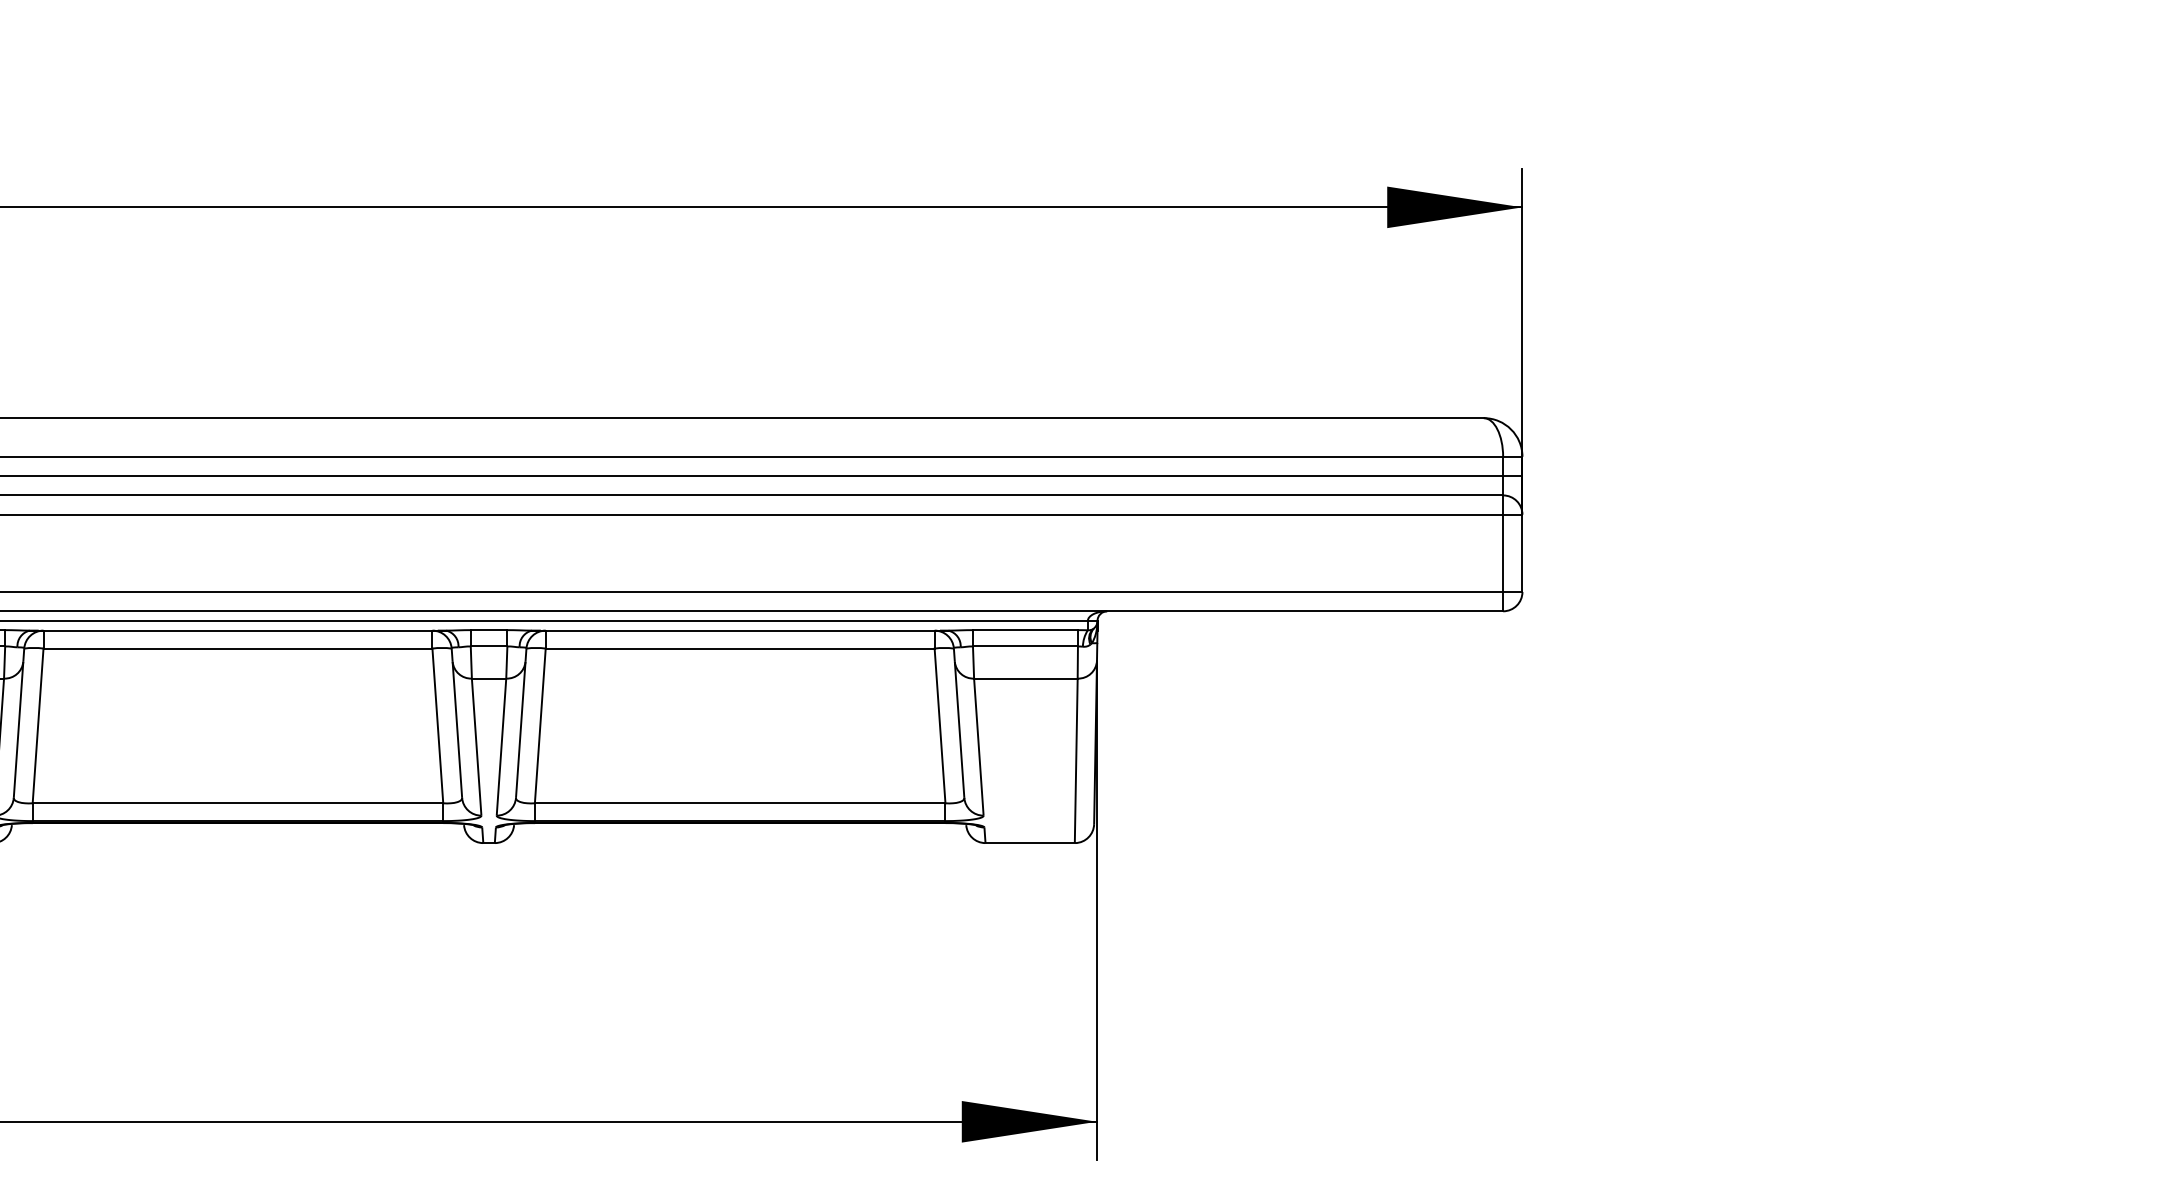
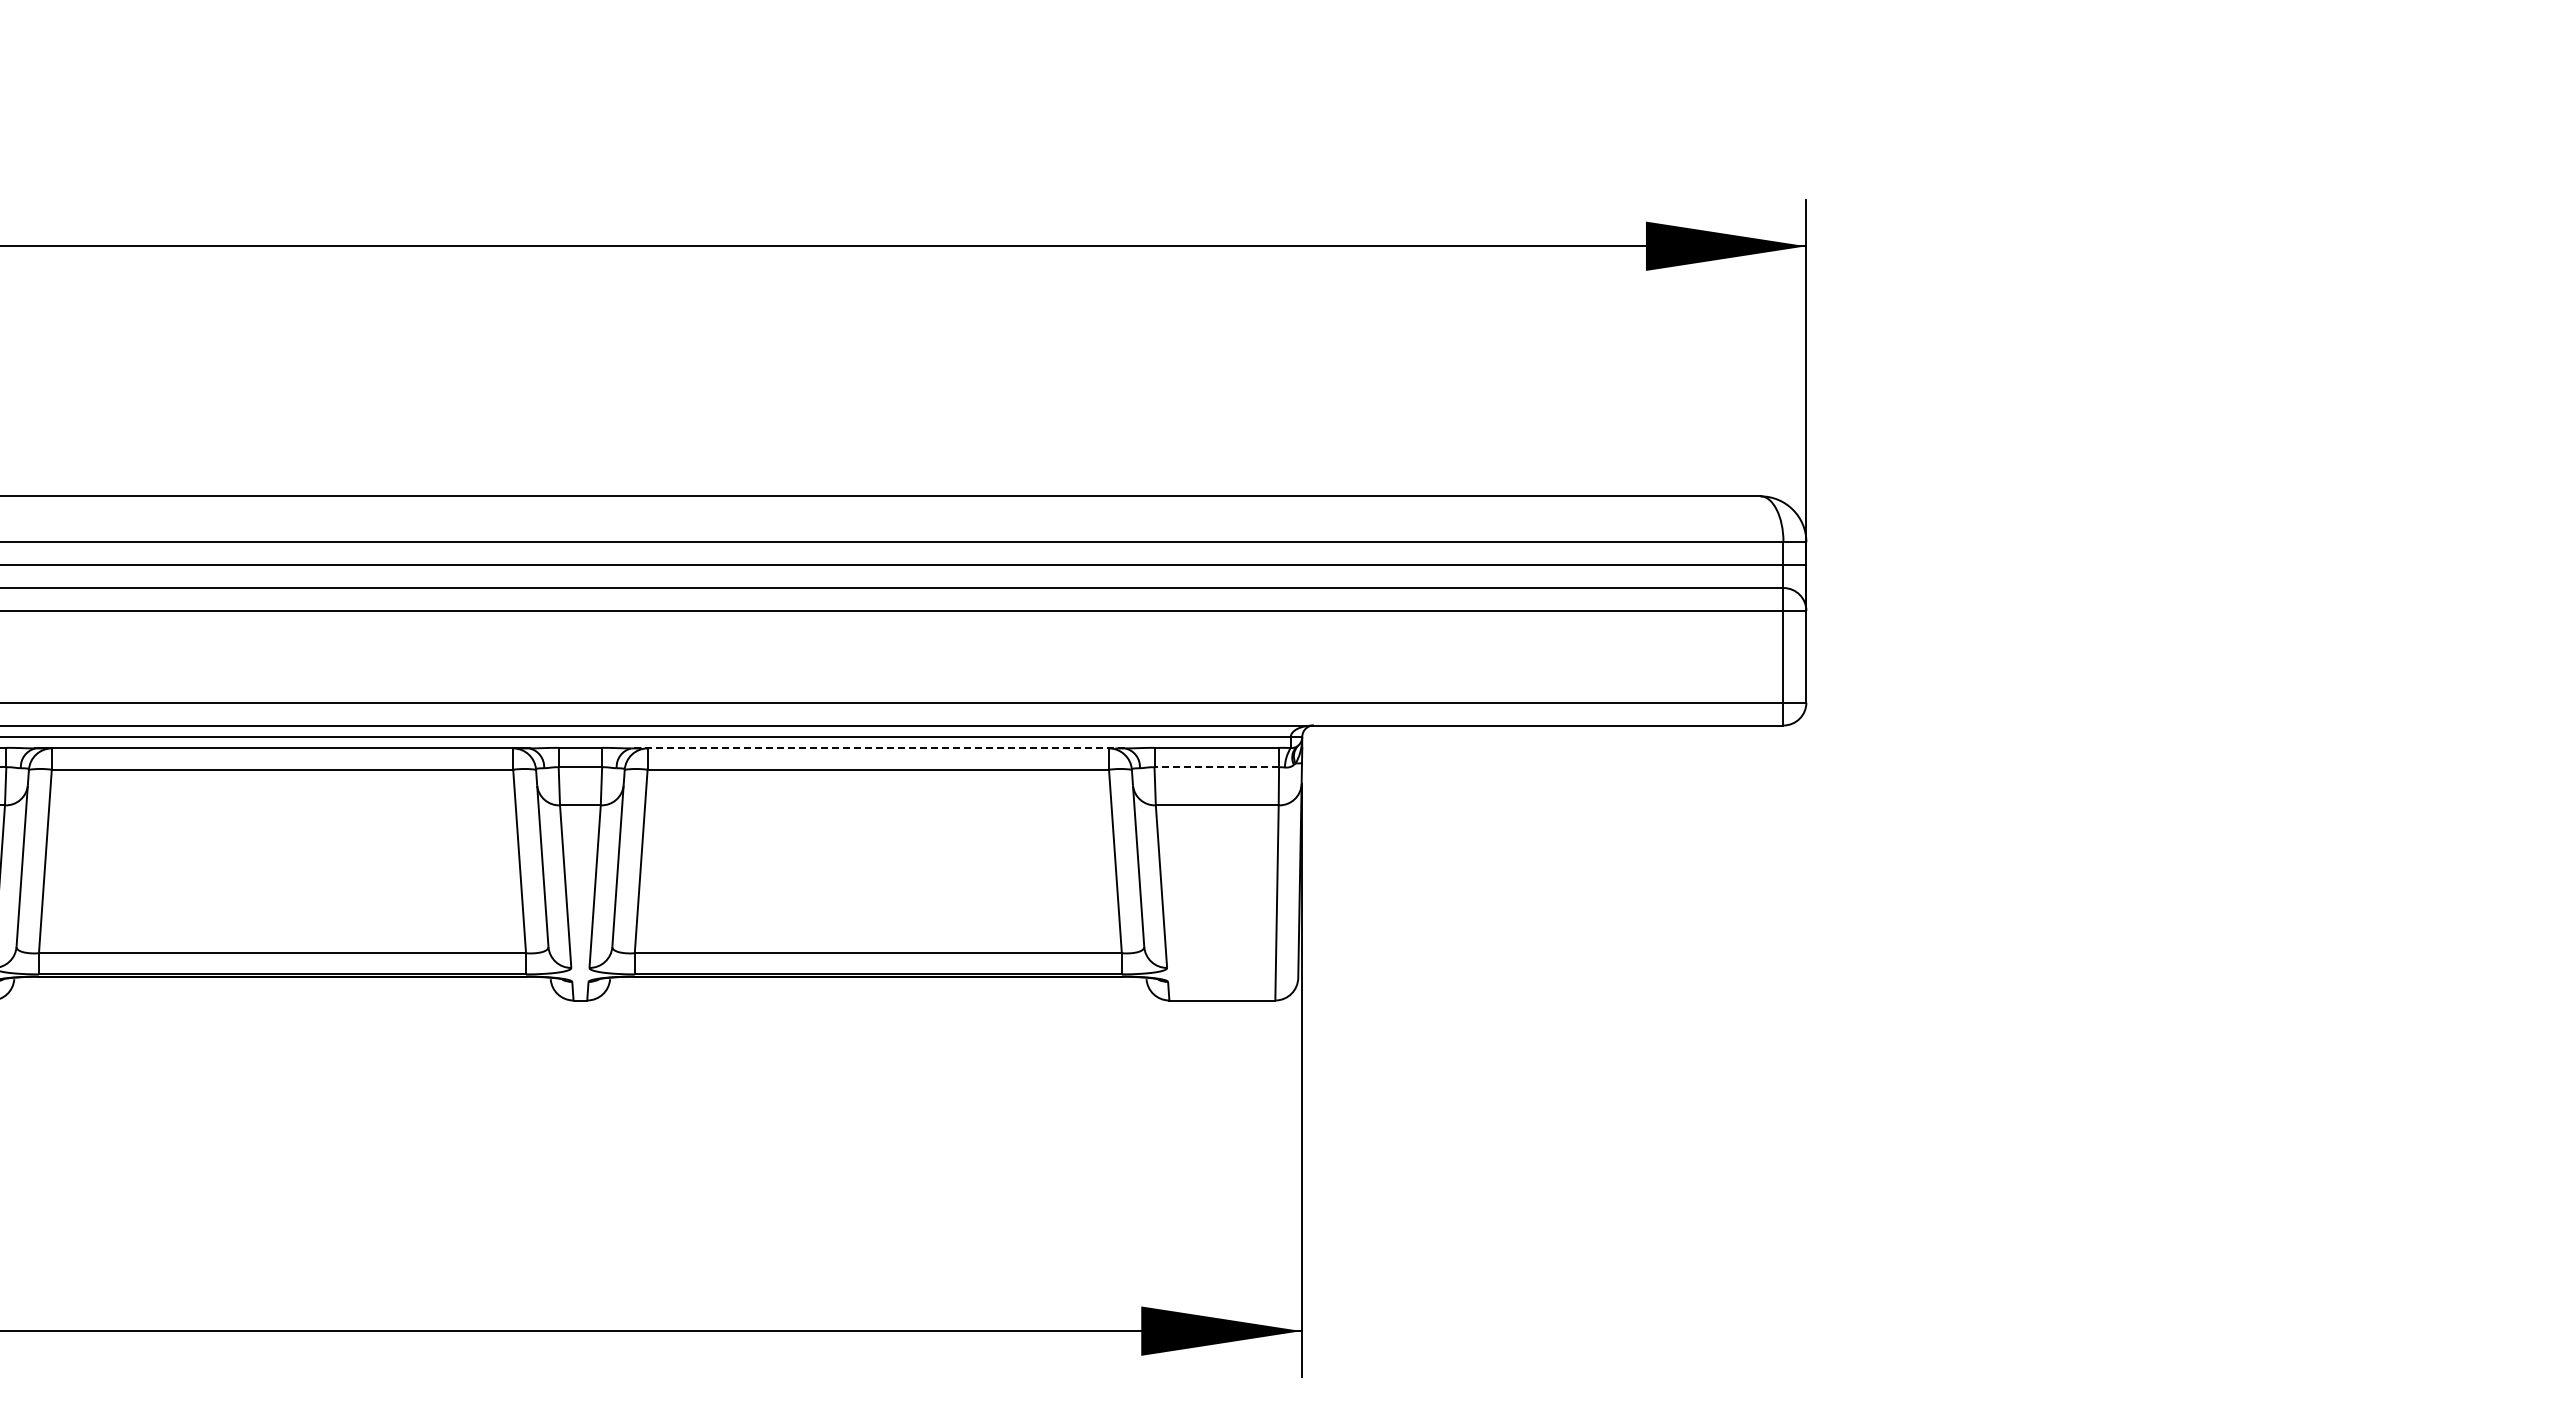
line: (739, 630) -> (877, 748), solid -> dashed
line: (1025, 646) -> (1216, 767), solid -> dashed

